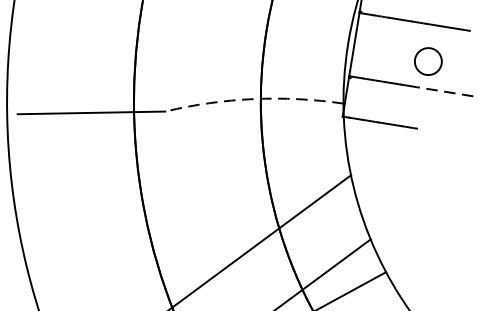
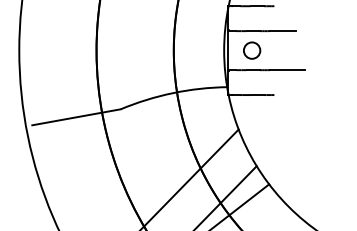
circle: (429, 61) -> (252, 50), moved
line: (444, 92) -> (286, 70), dashed -> solid
arc: (253, 99) -> (172, 93), dashed -> solid

